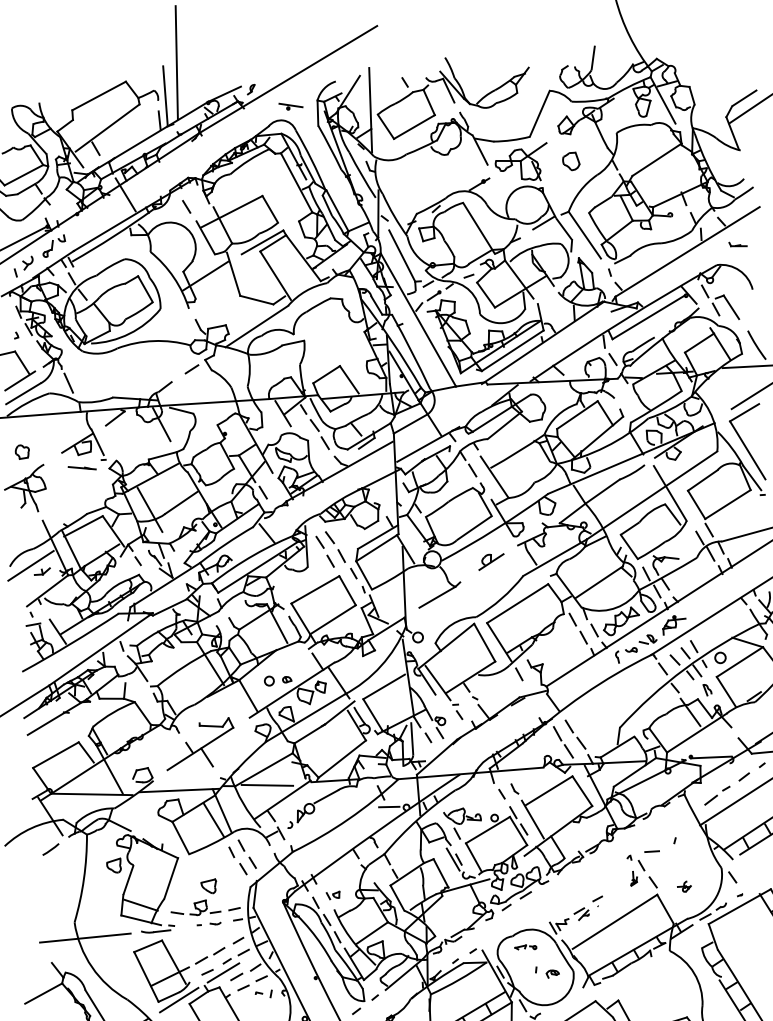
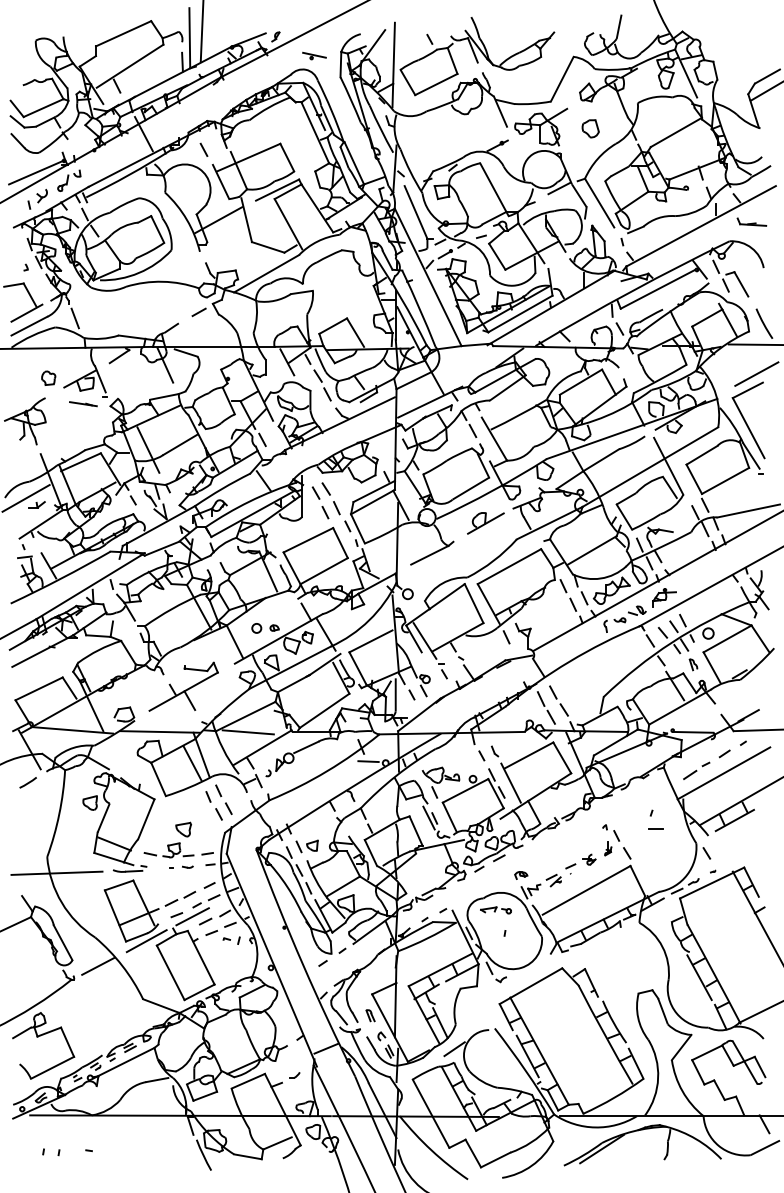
part: (737, 243) -> (751, 221), size x1.67
part: (22, 451) -> (48, 377), moved
part: (491, 562) -> (485, 523), size x1.43
line: (651, 851) -> (655, 828), moved
part: (684, 886) -> (589, 859), moved
part: (332, 895) -> (306, 846), size x1.67
part: (525, 947) -> (495, 910), size x1.43
part: (553, 973) -> (521, 875), moved

